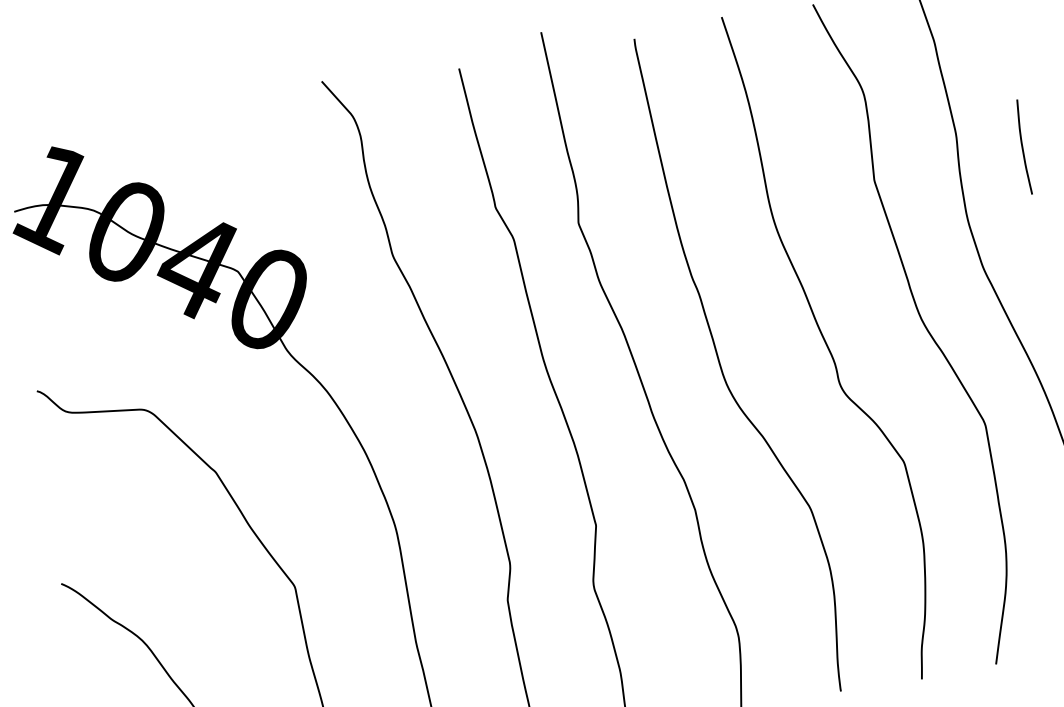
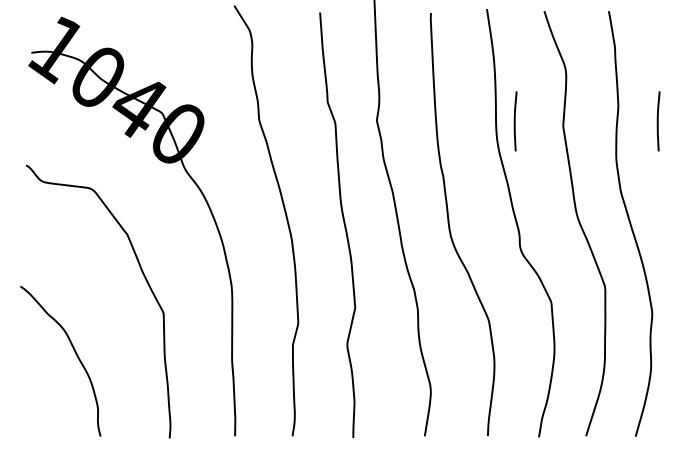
curve: (797, 186) -> (515, 121), added

